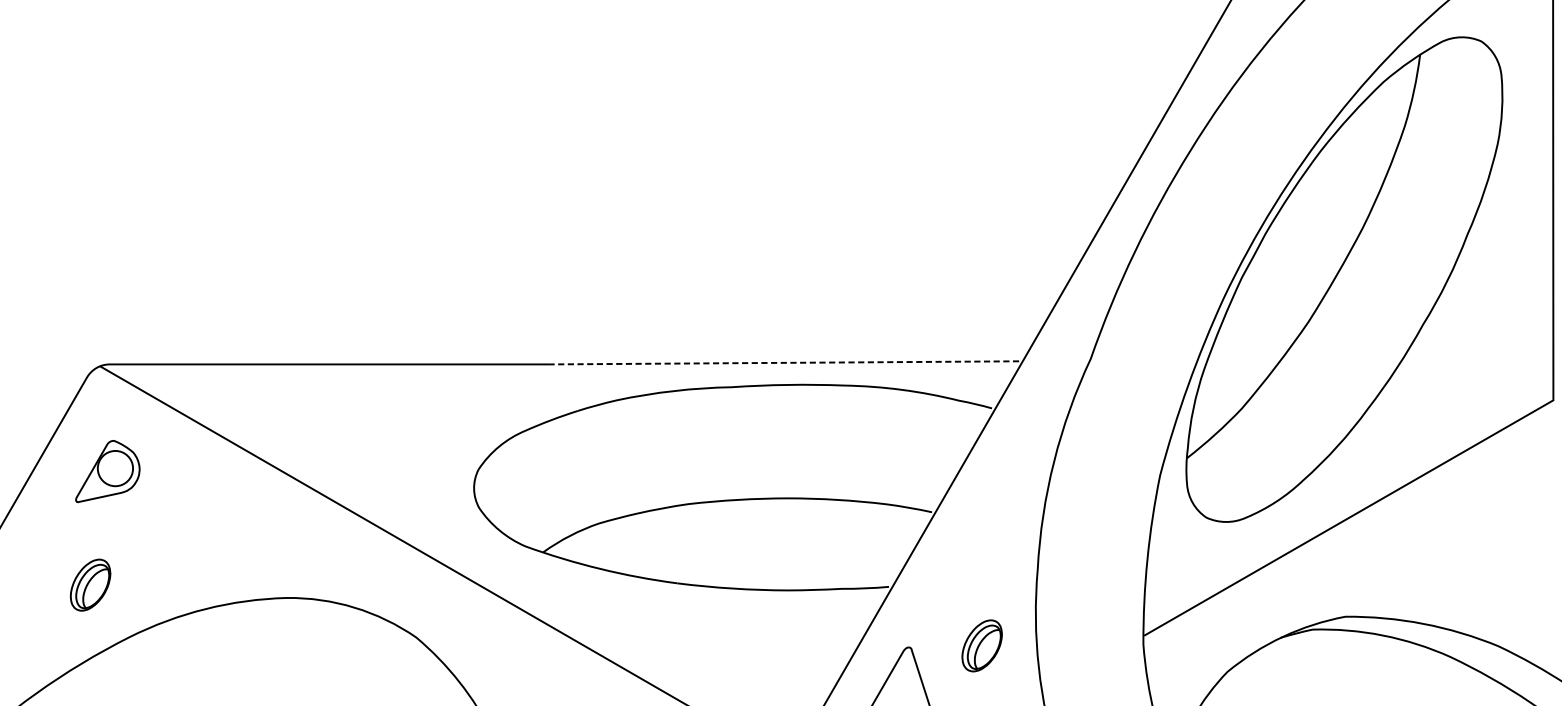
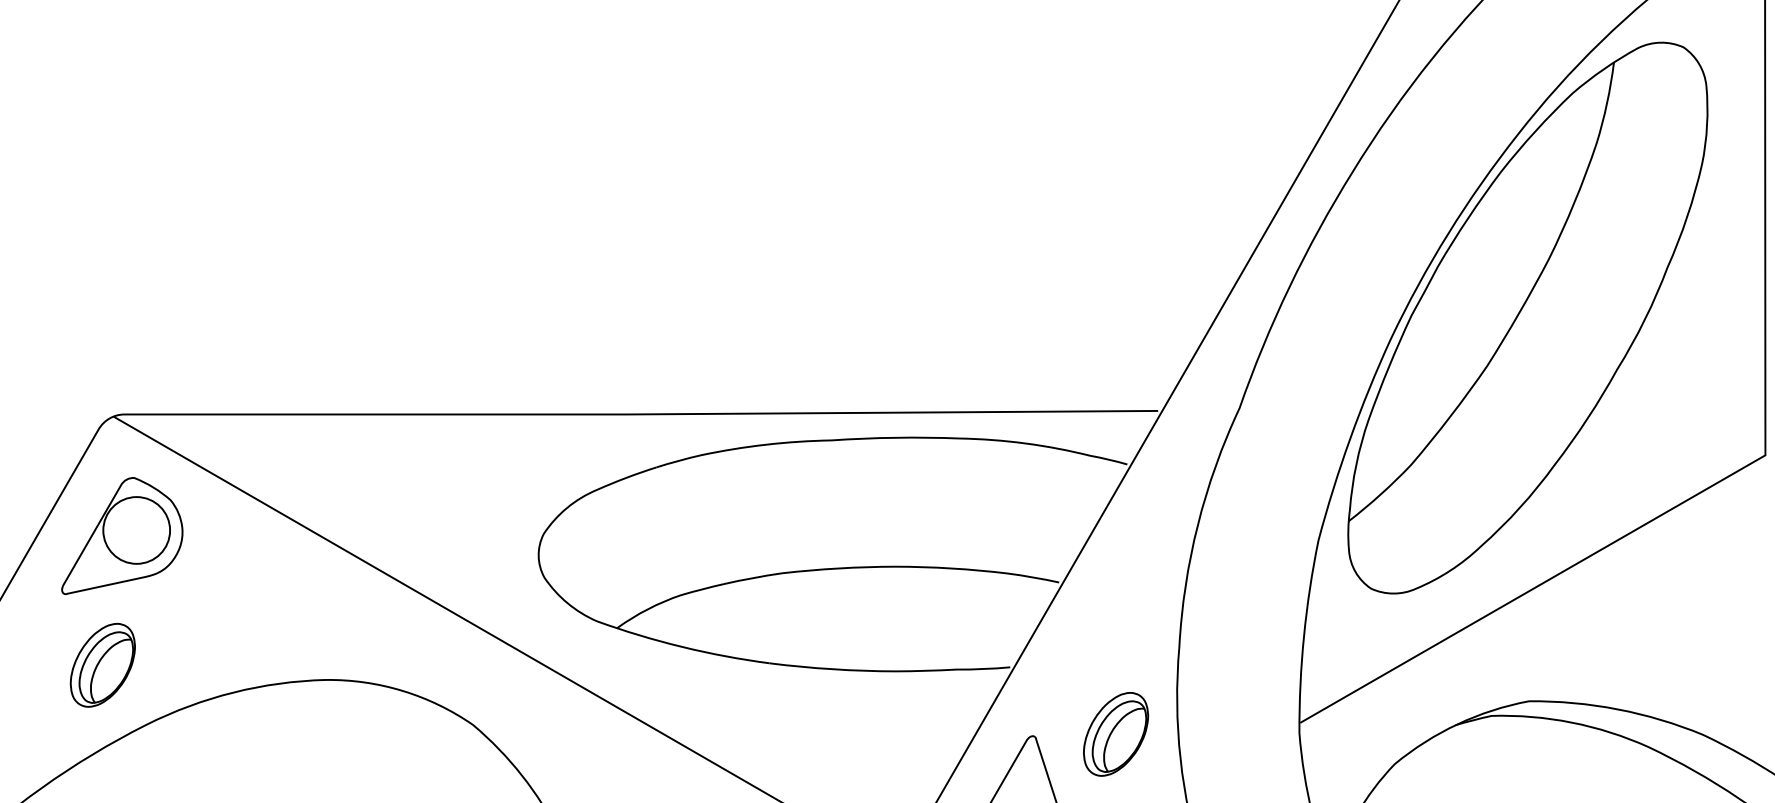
line: (784, 362) -> (891, 412), dashed -> solid
part: (107, 471) -> (122, 536), size x1.67
part: (90, 585) -> (102, 665), size x1.43
part: (982, 645) -> (1116, 734), size x1.43

